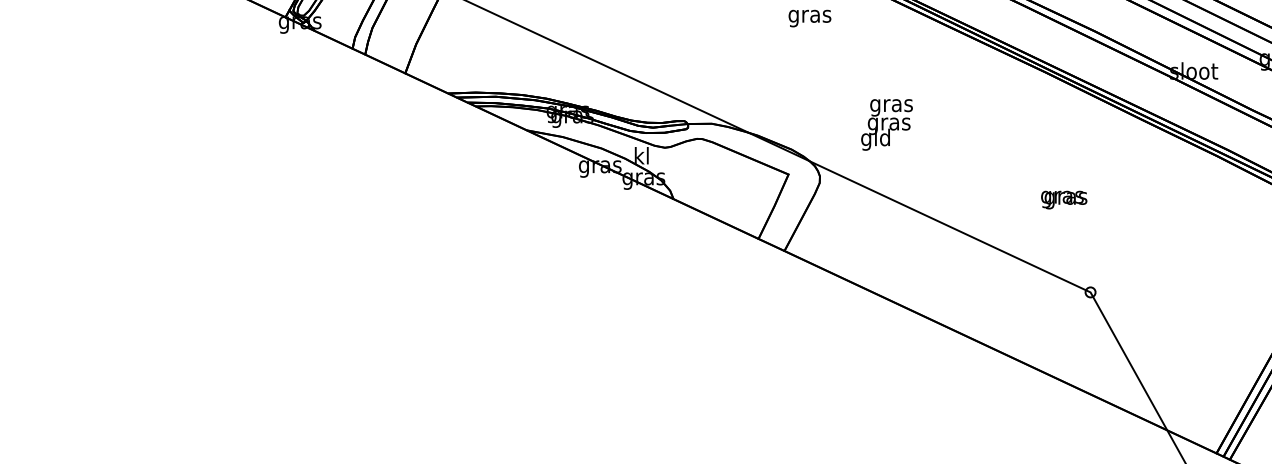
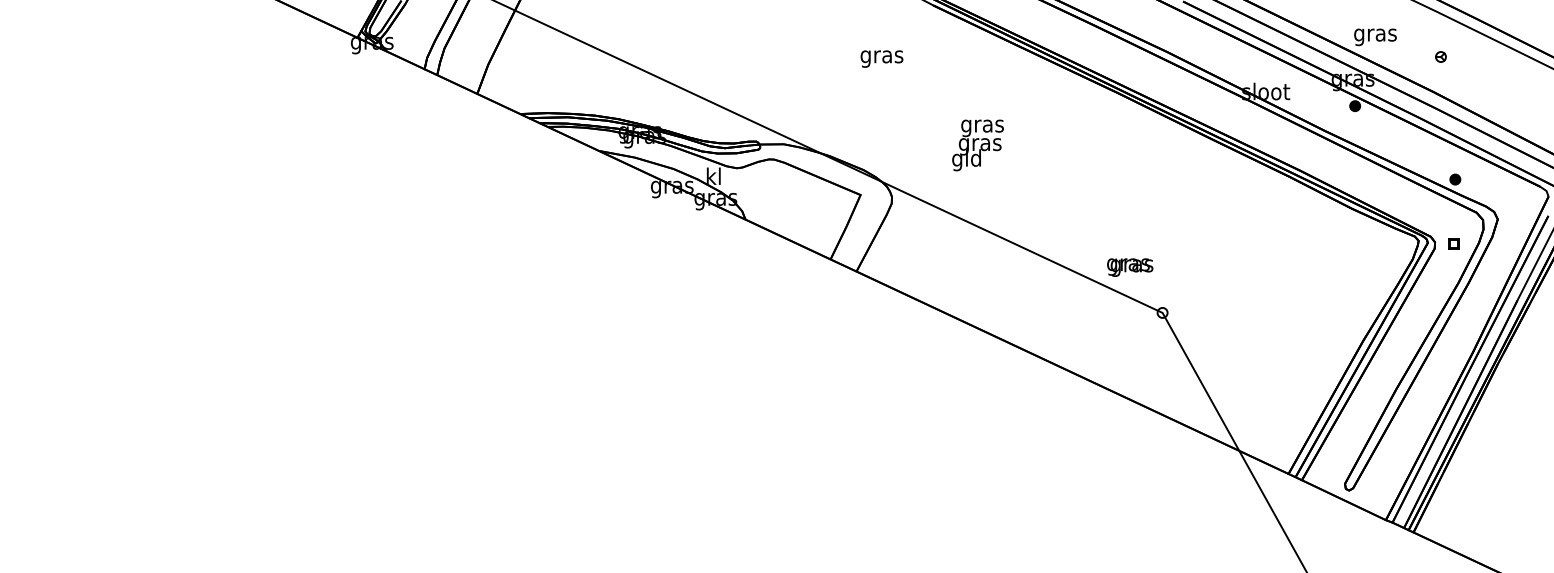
text: (809, 17) -> (881, 58), moved
text: (886, 124) -> (977, 145), moved
text: (1064, 199) -> (1130, 267), moved

